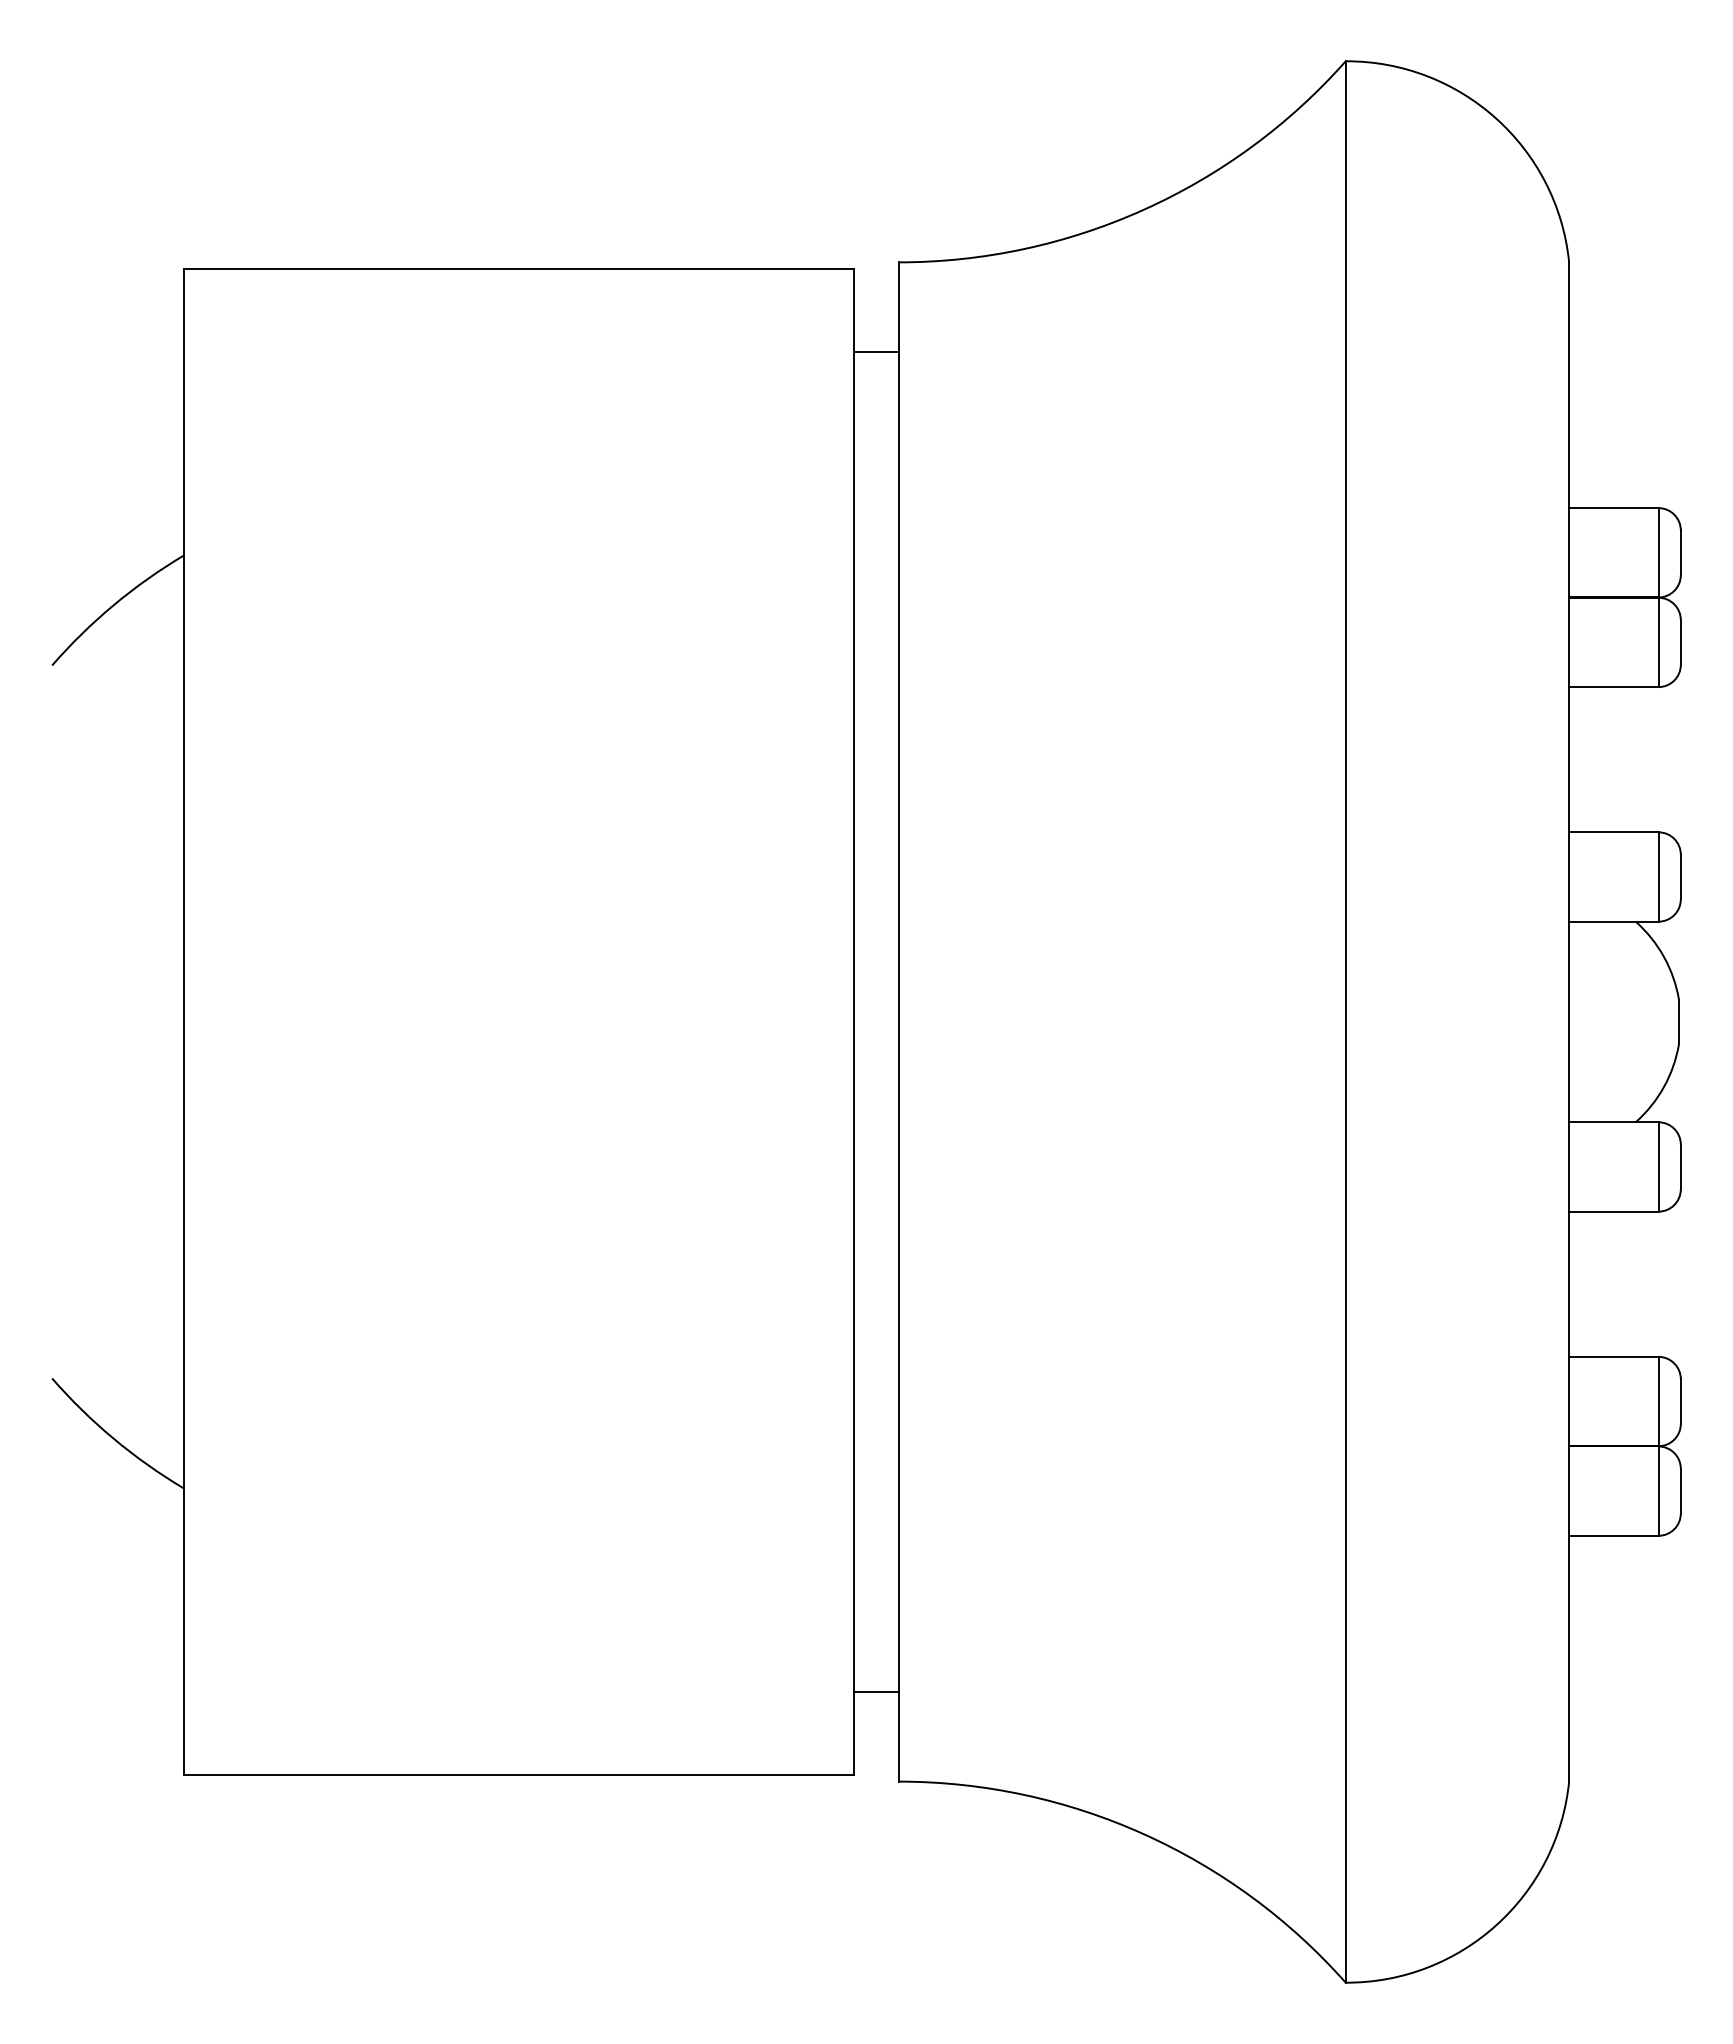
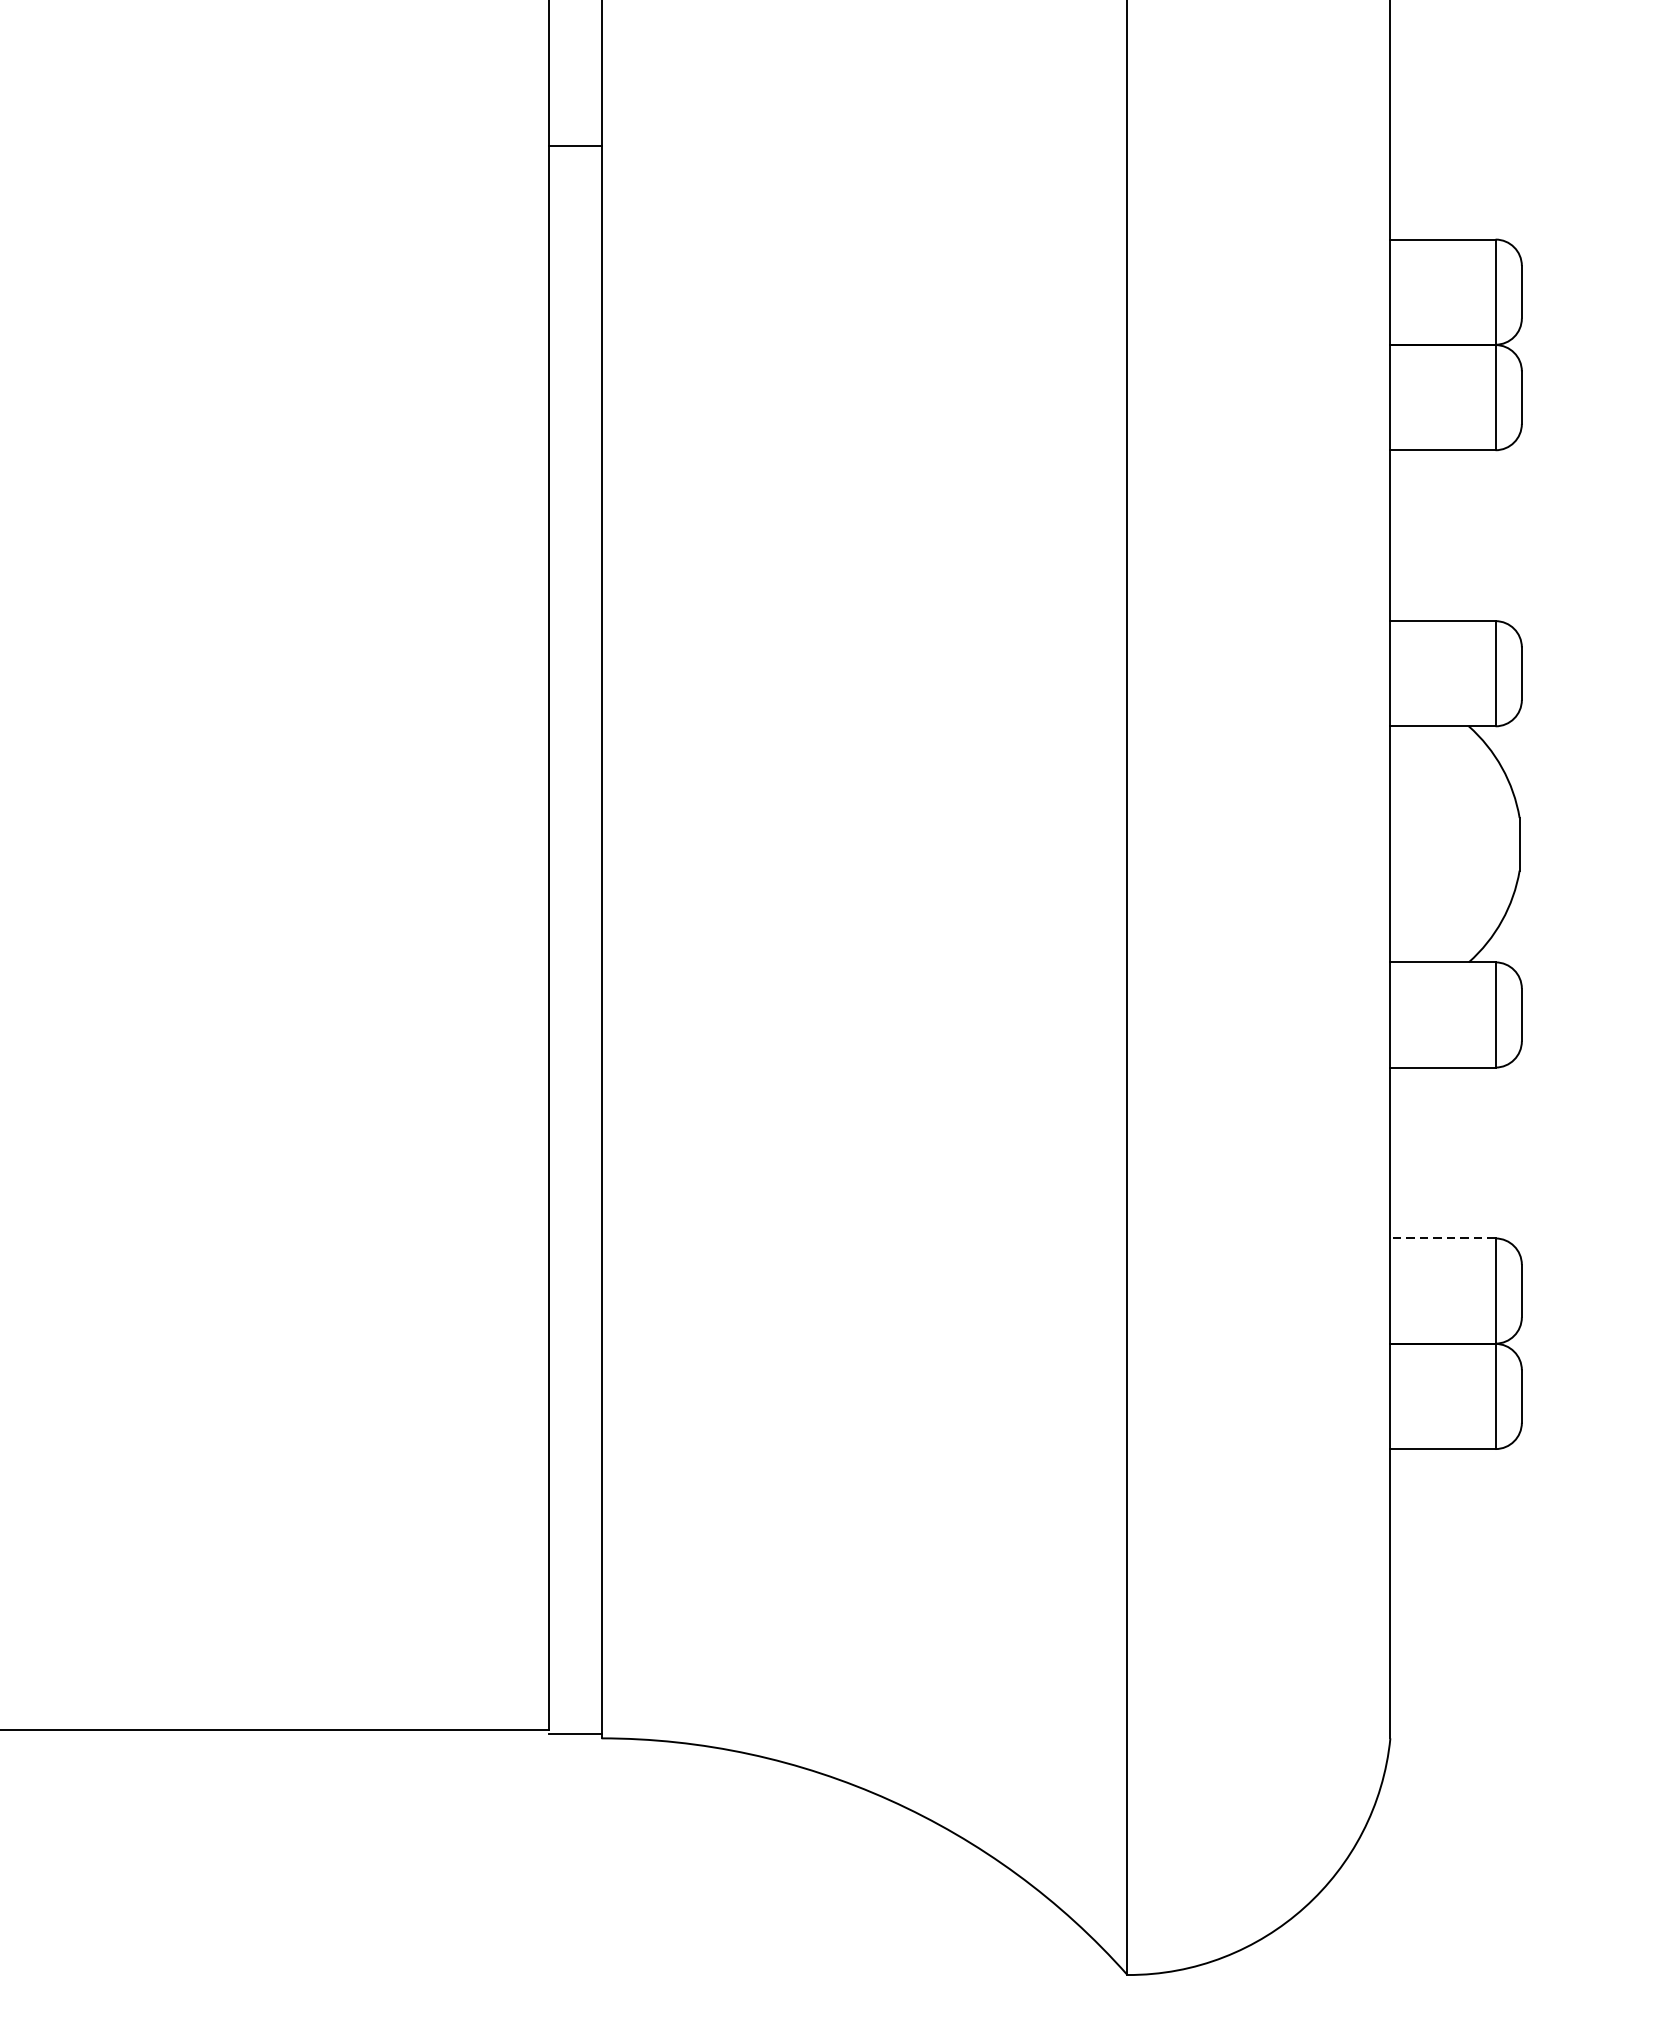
line: (876, 351) -> (575, 145), moved
line: (1613, 1356) -> (1442, 1238), solid -> dashed
line: (876, 1692) -> (575, 1734), moved

